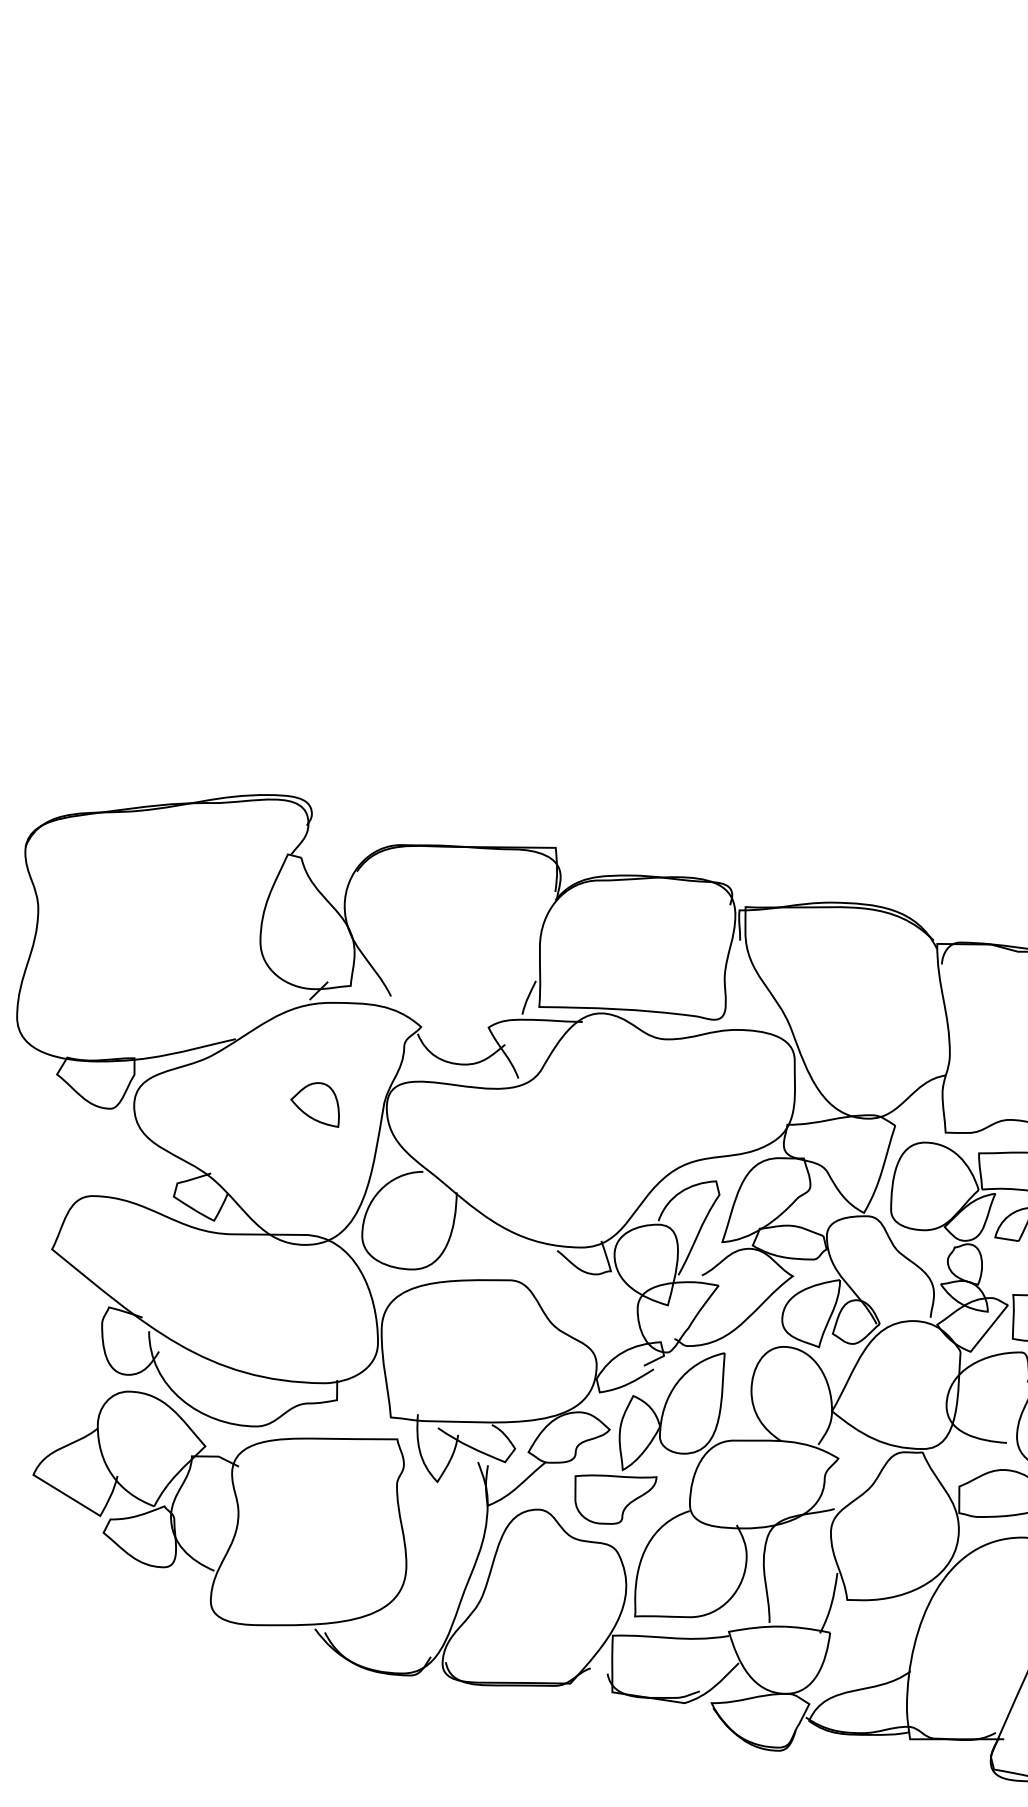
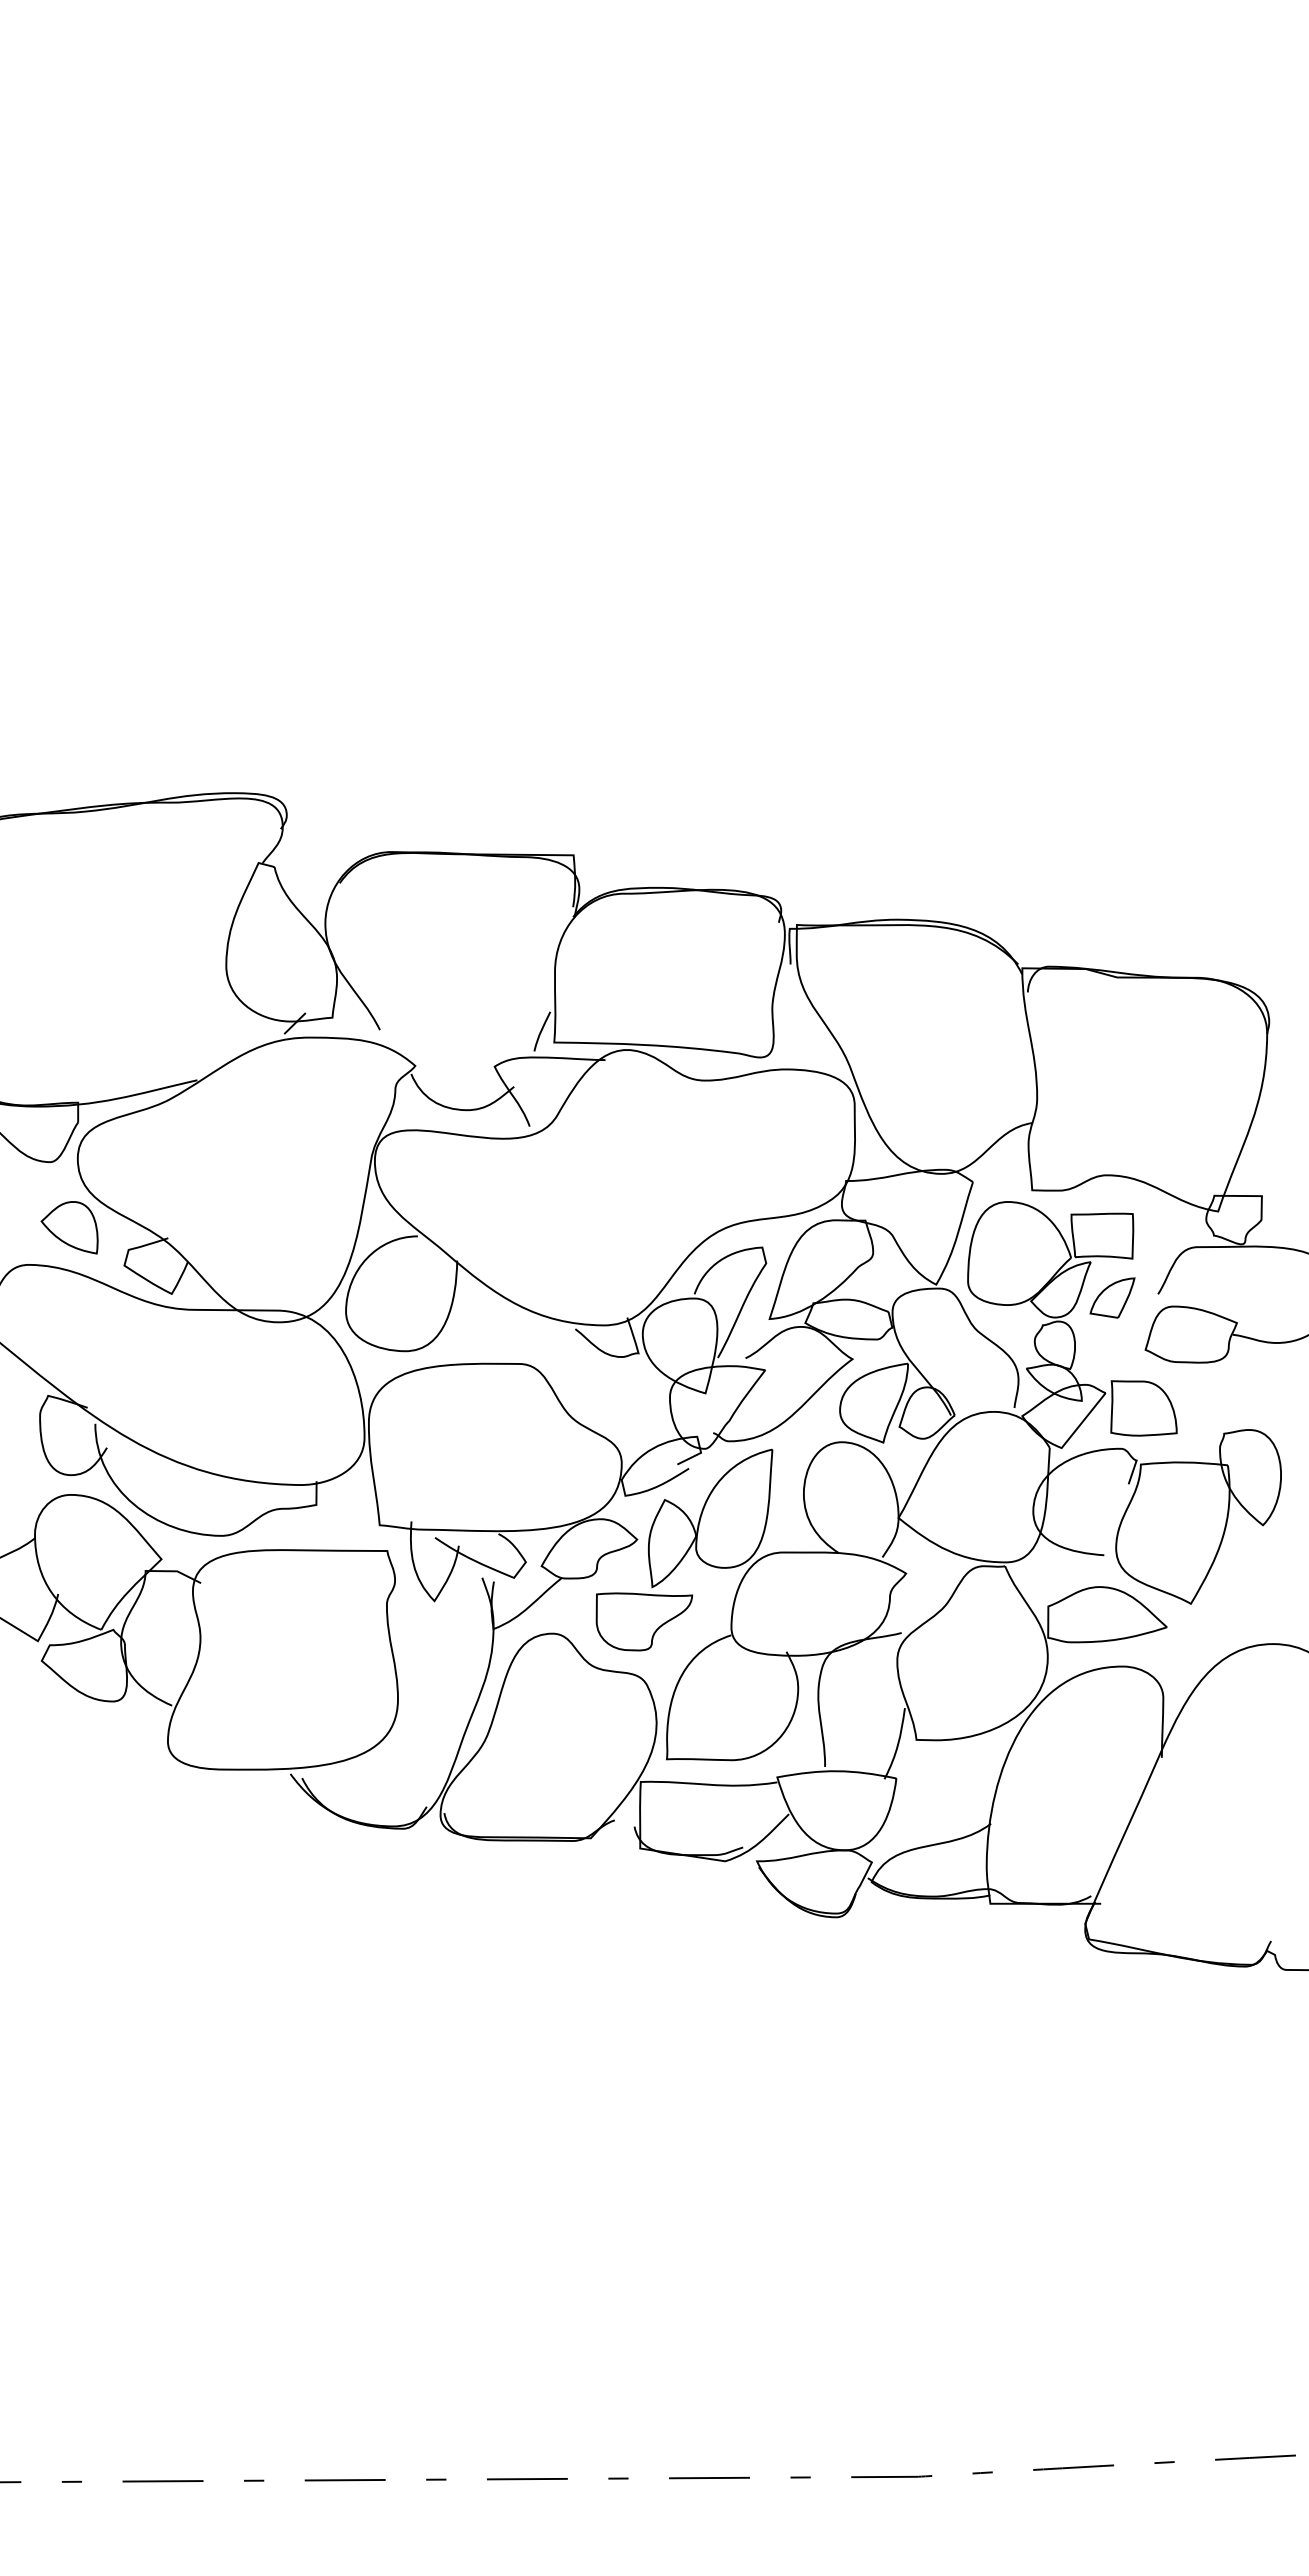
part: (315, 1104) -> (69, 1227), moved

